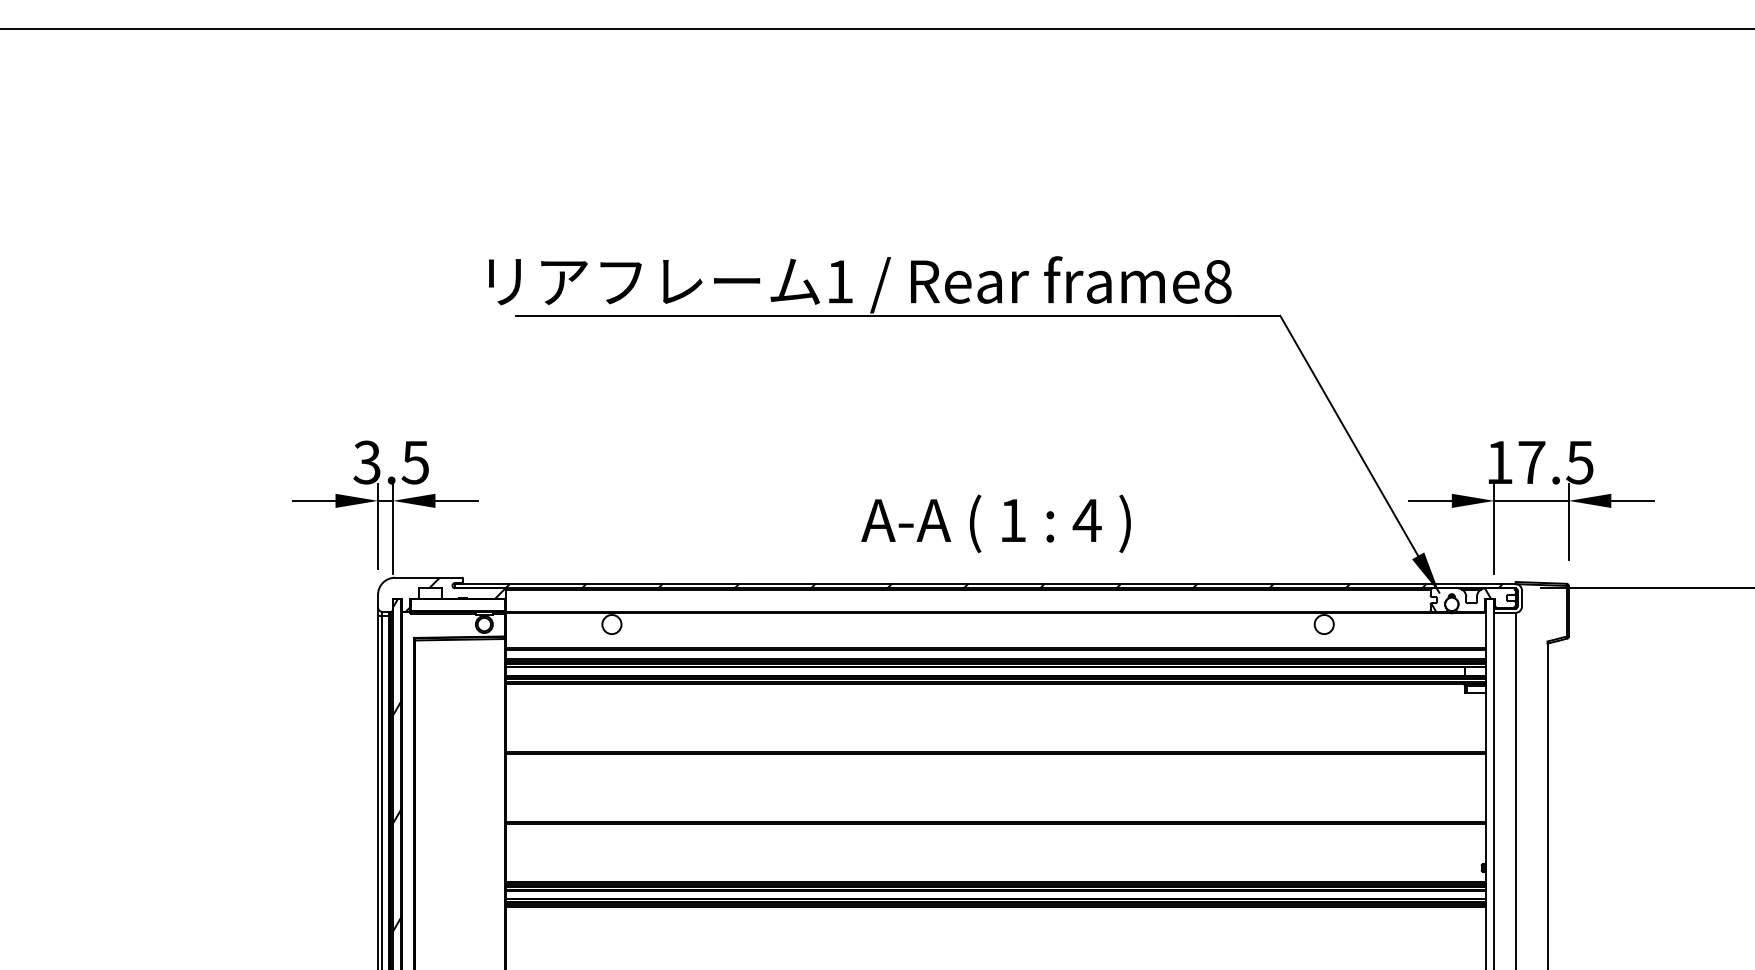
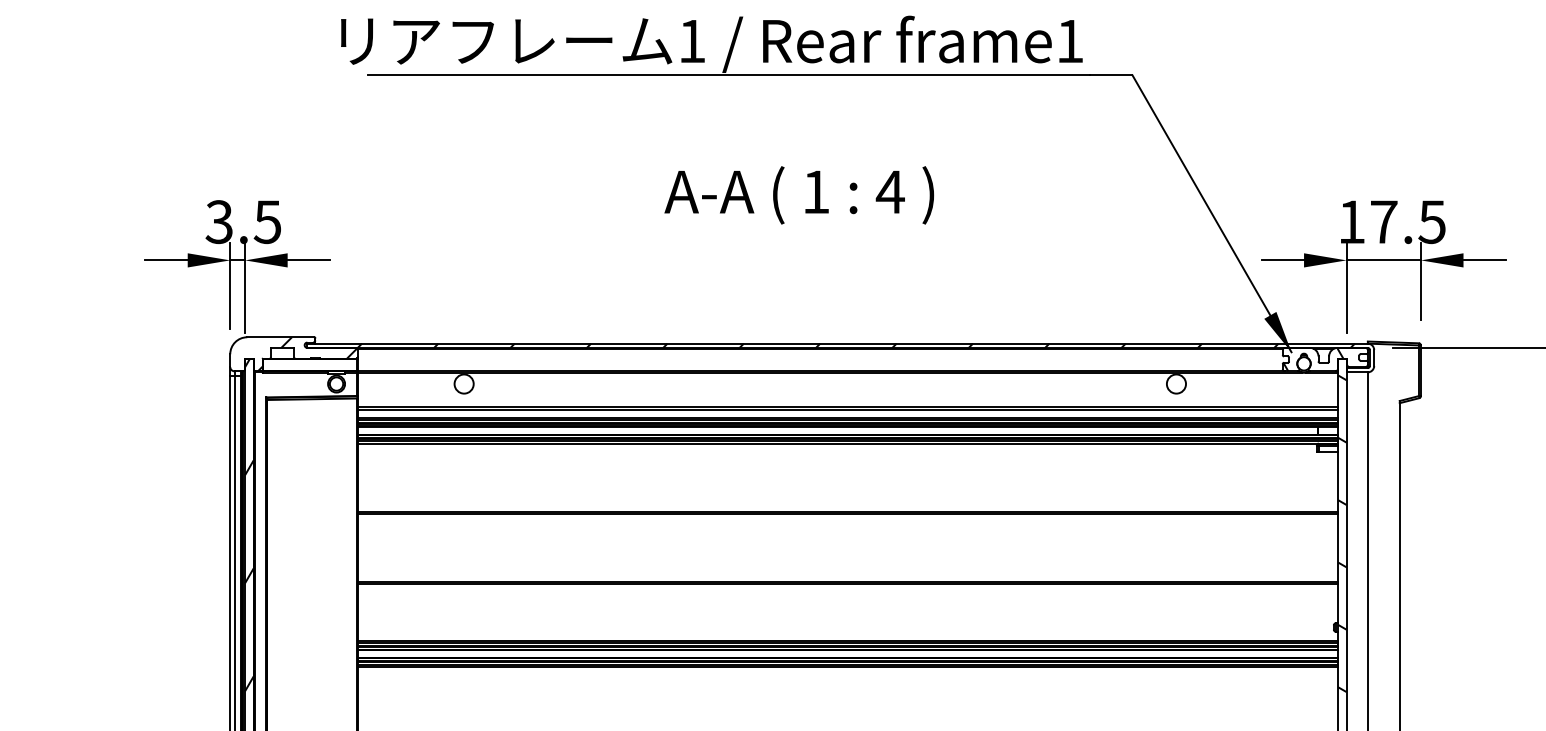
text: (1217, 281) -> (1069, 41), frame8 -> frame1
text: (995, 523) -> (798, 195), moved
hatch: (1489, 773) -> (1341, 533), added

